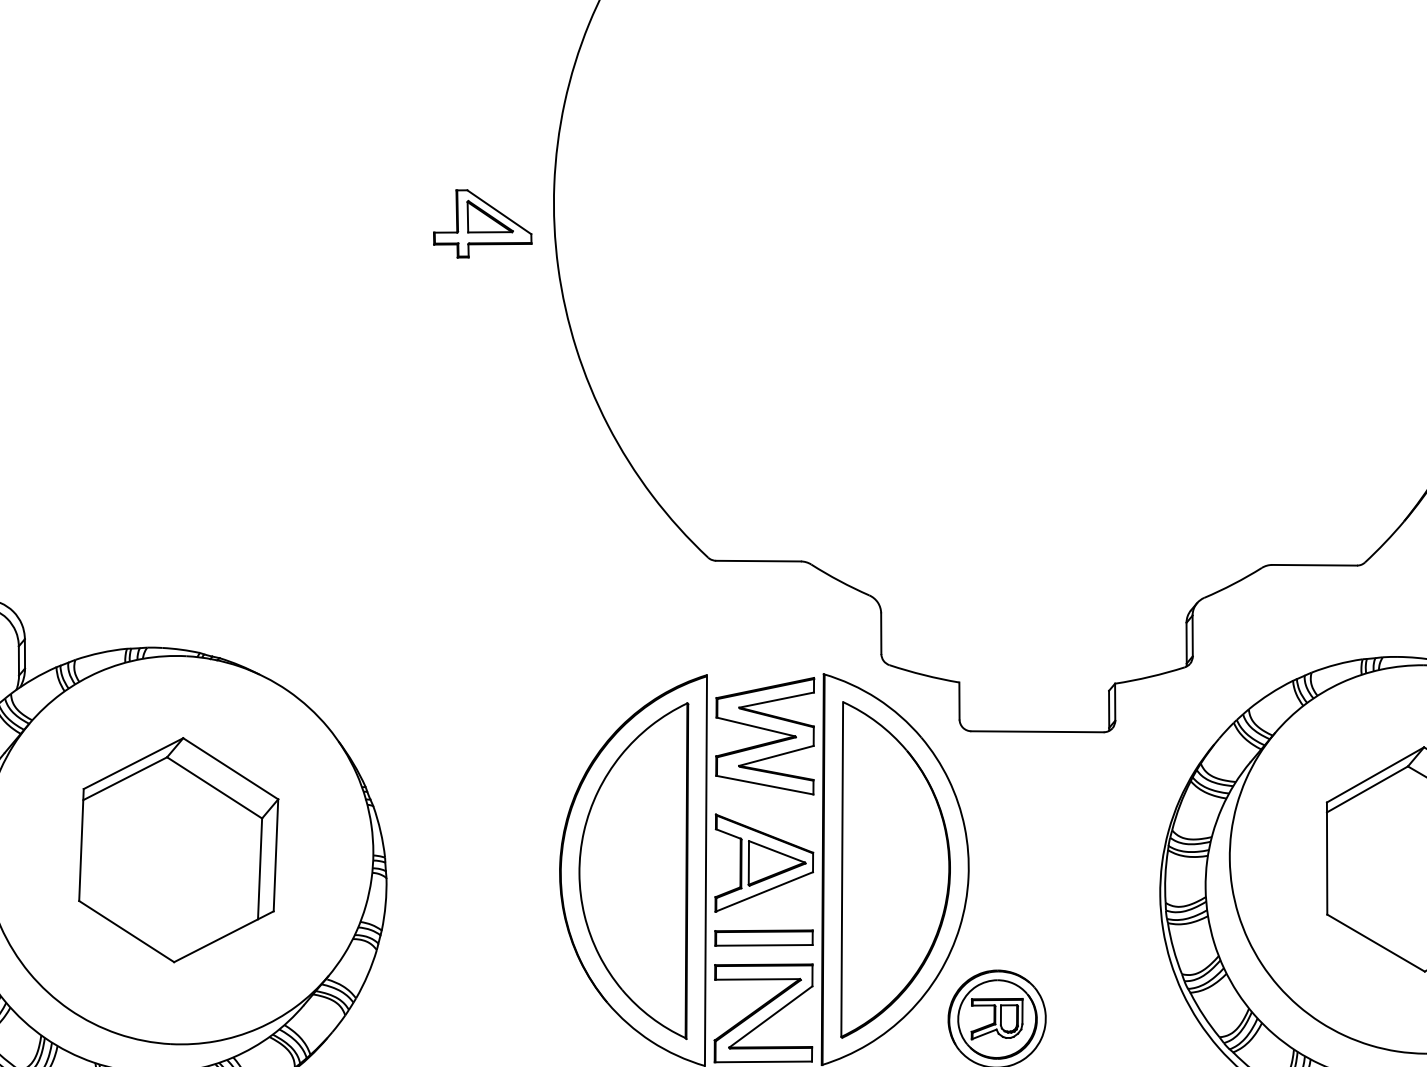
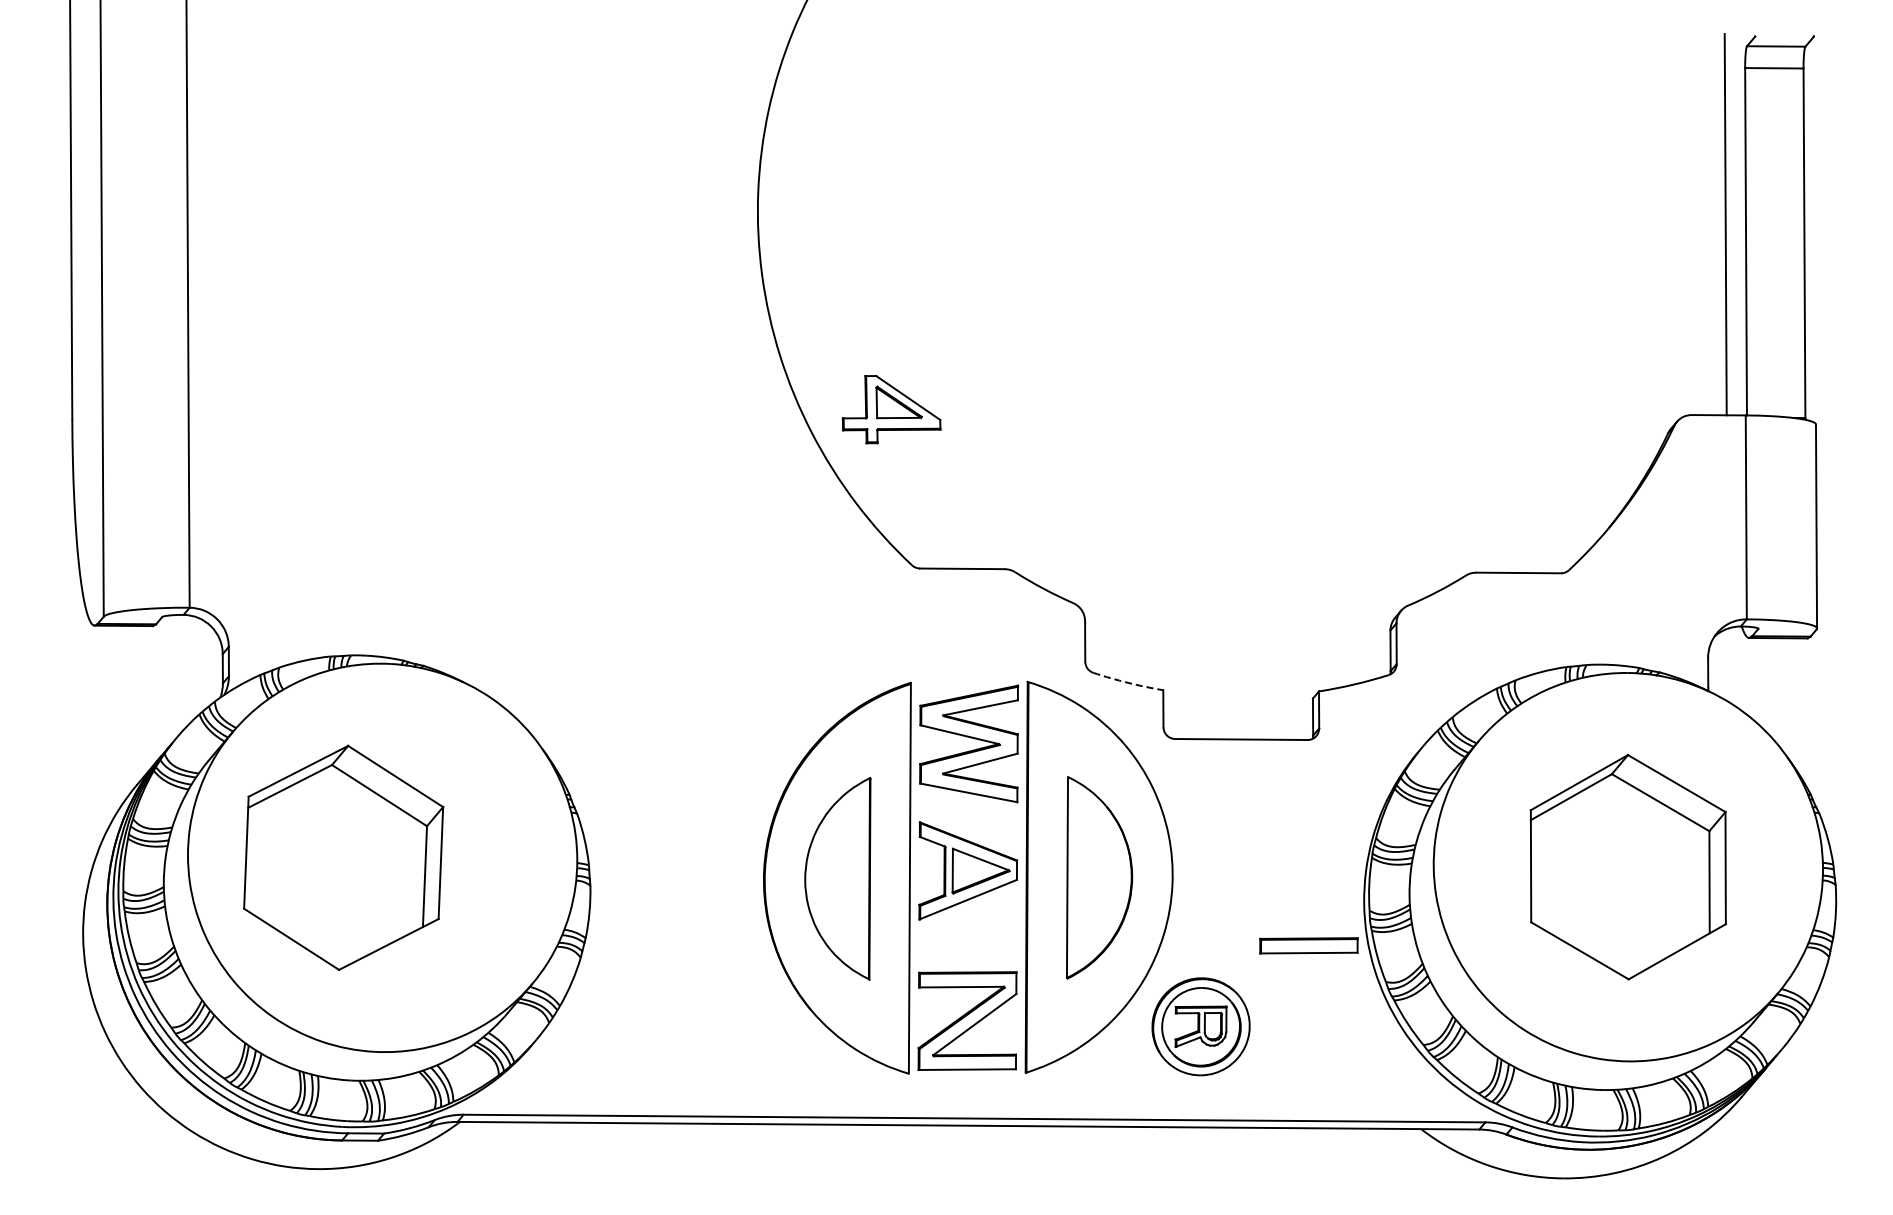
part: (482, 223) -> (891, 409), moved
arc: (924, 674) -> (1128, 682), solid -> dashed
part: (178, 849) -> (343, 857), moved
part: (895, 869) -> (1099, 877), size x0.6
part: (633, 870) -> (837, 878), size x0.6
part: (763, 937) -> (1308, 945), moved

